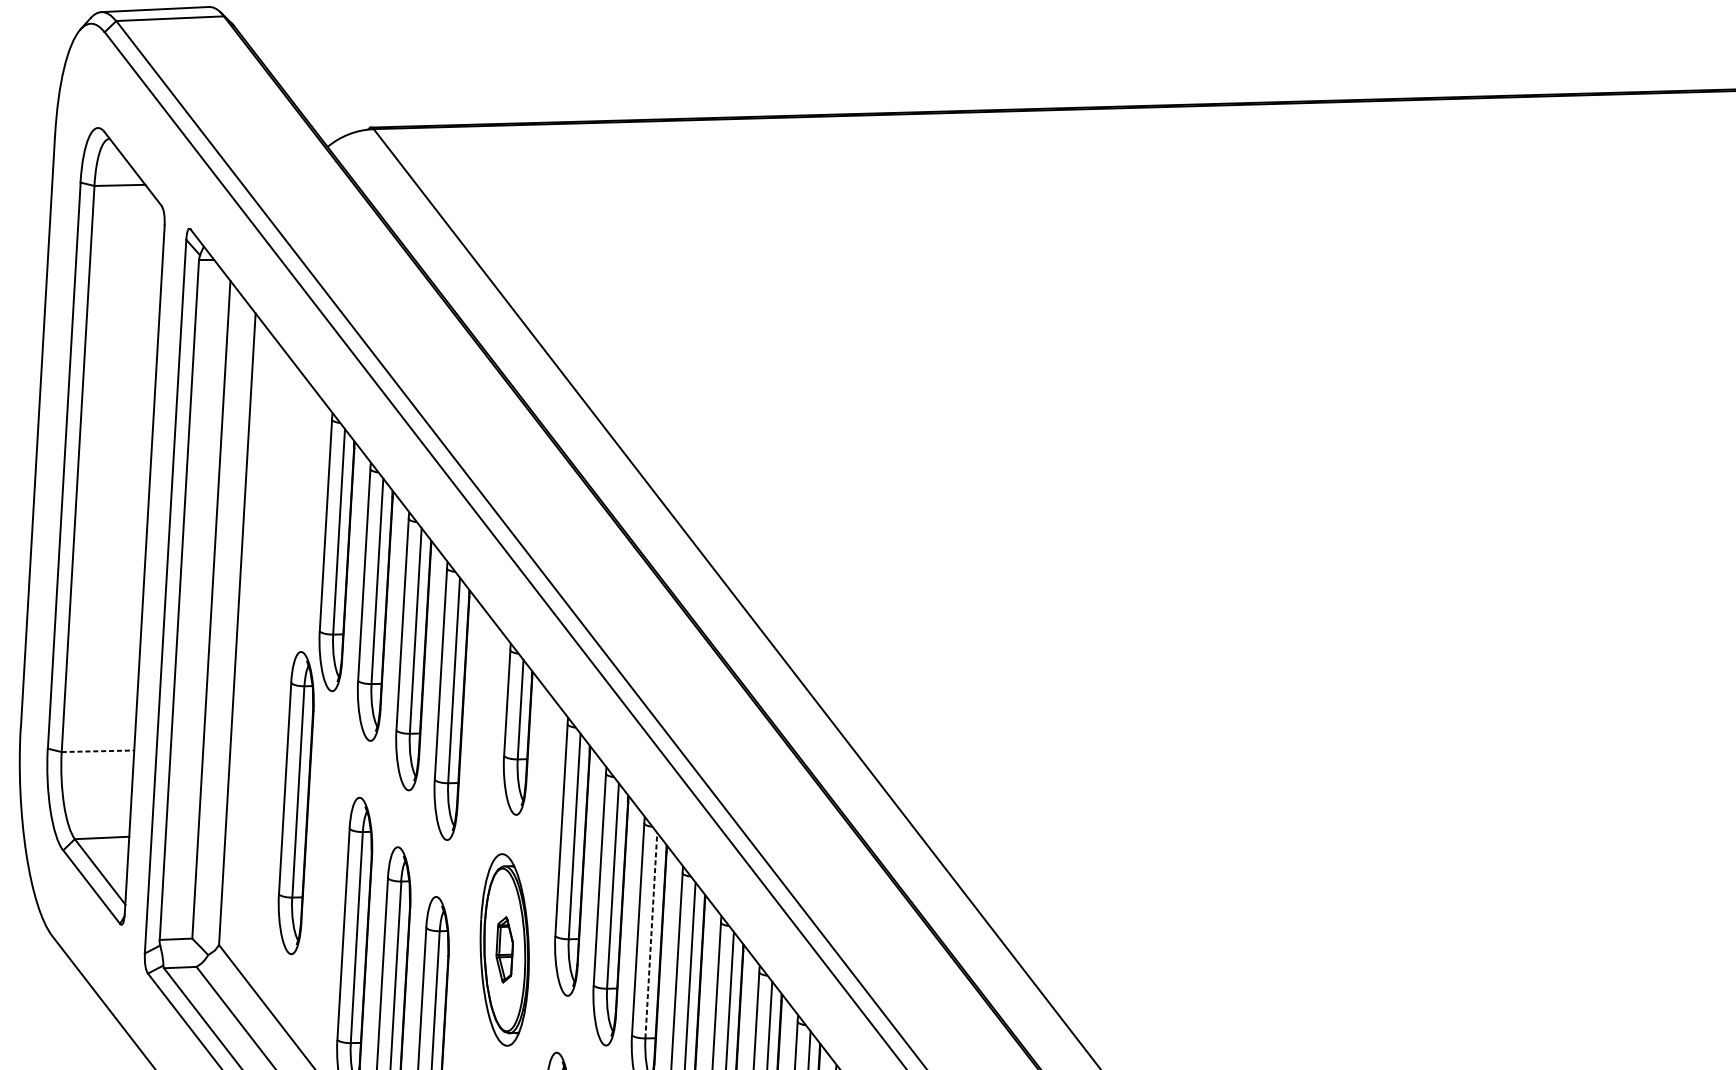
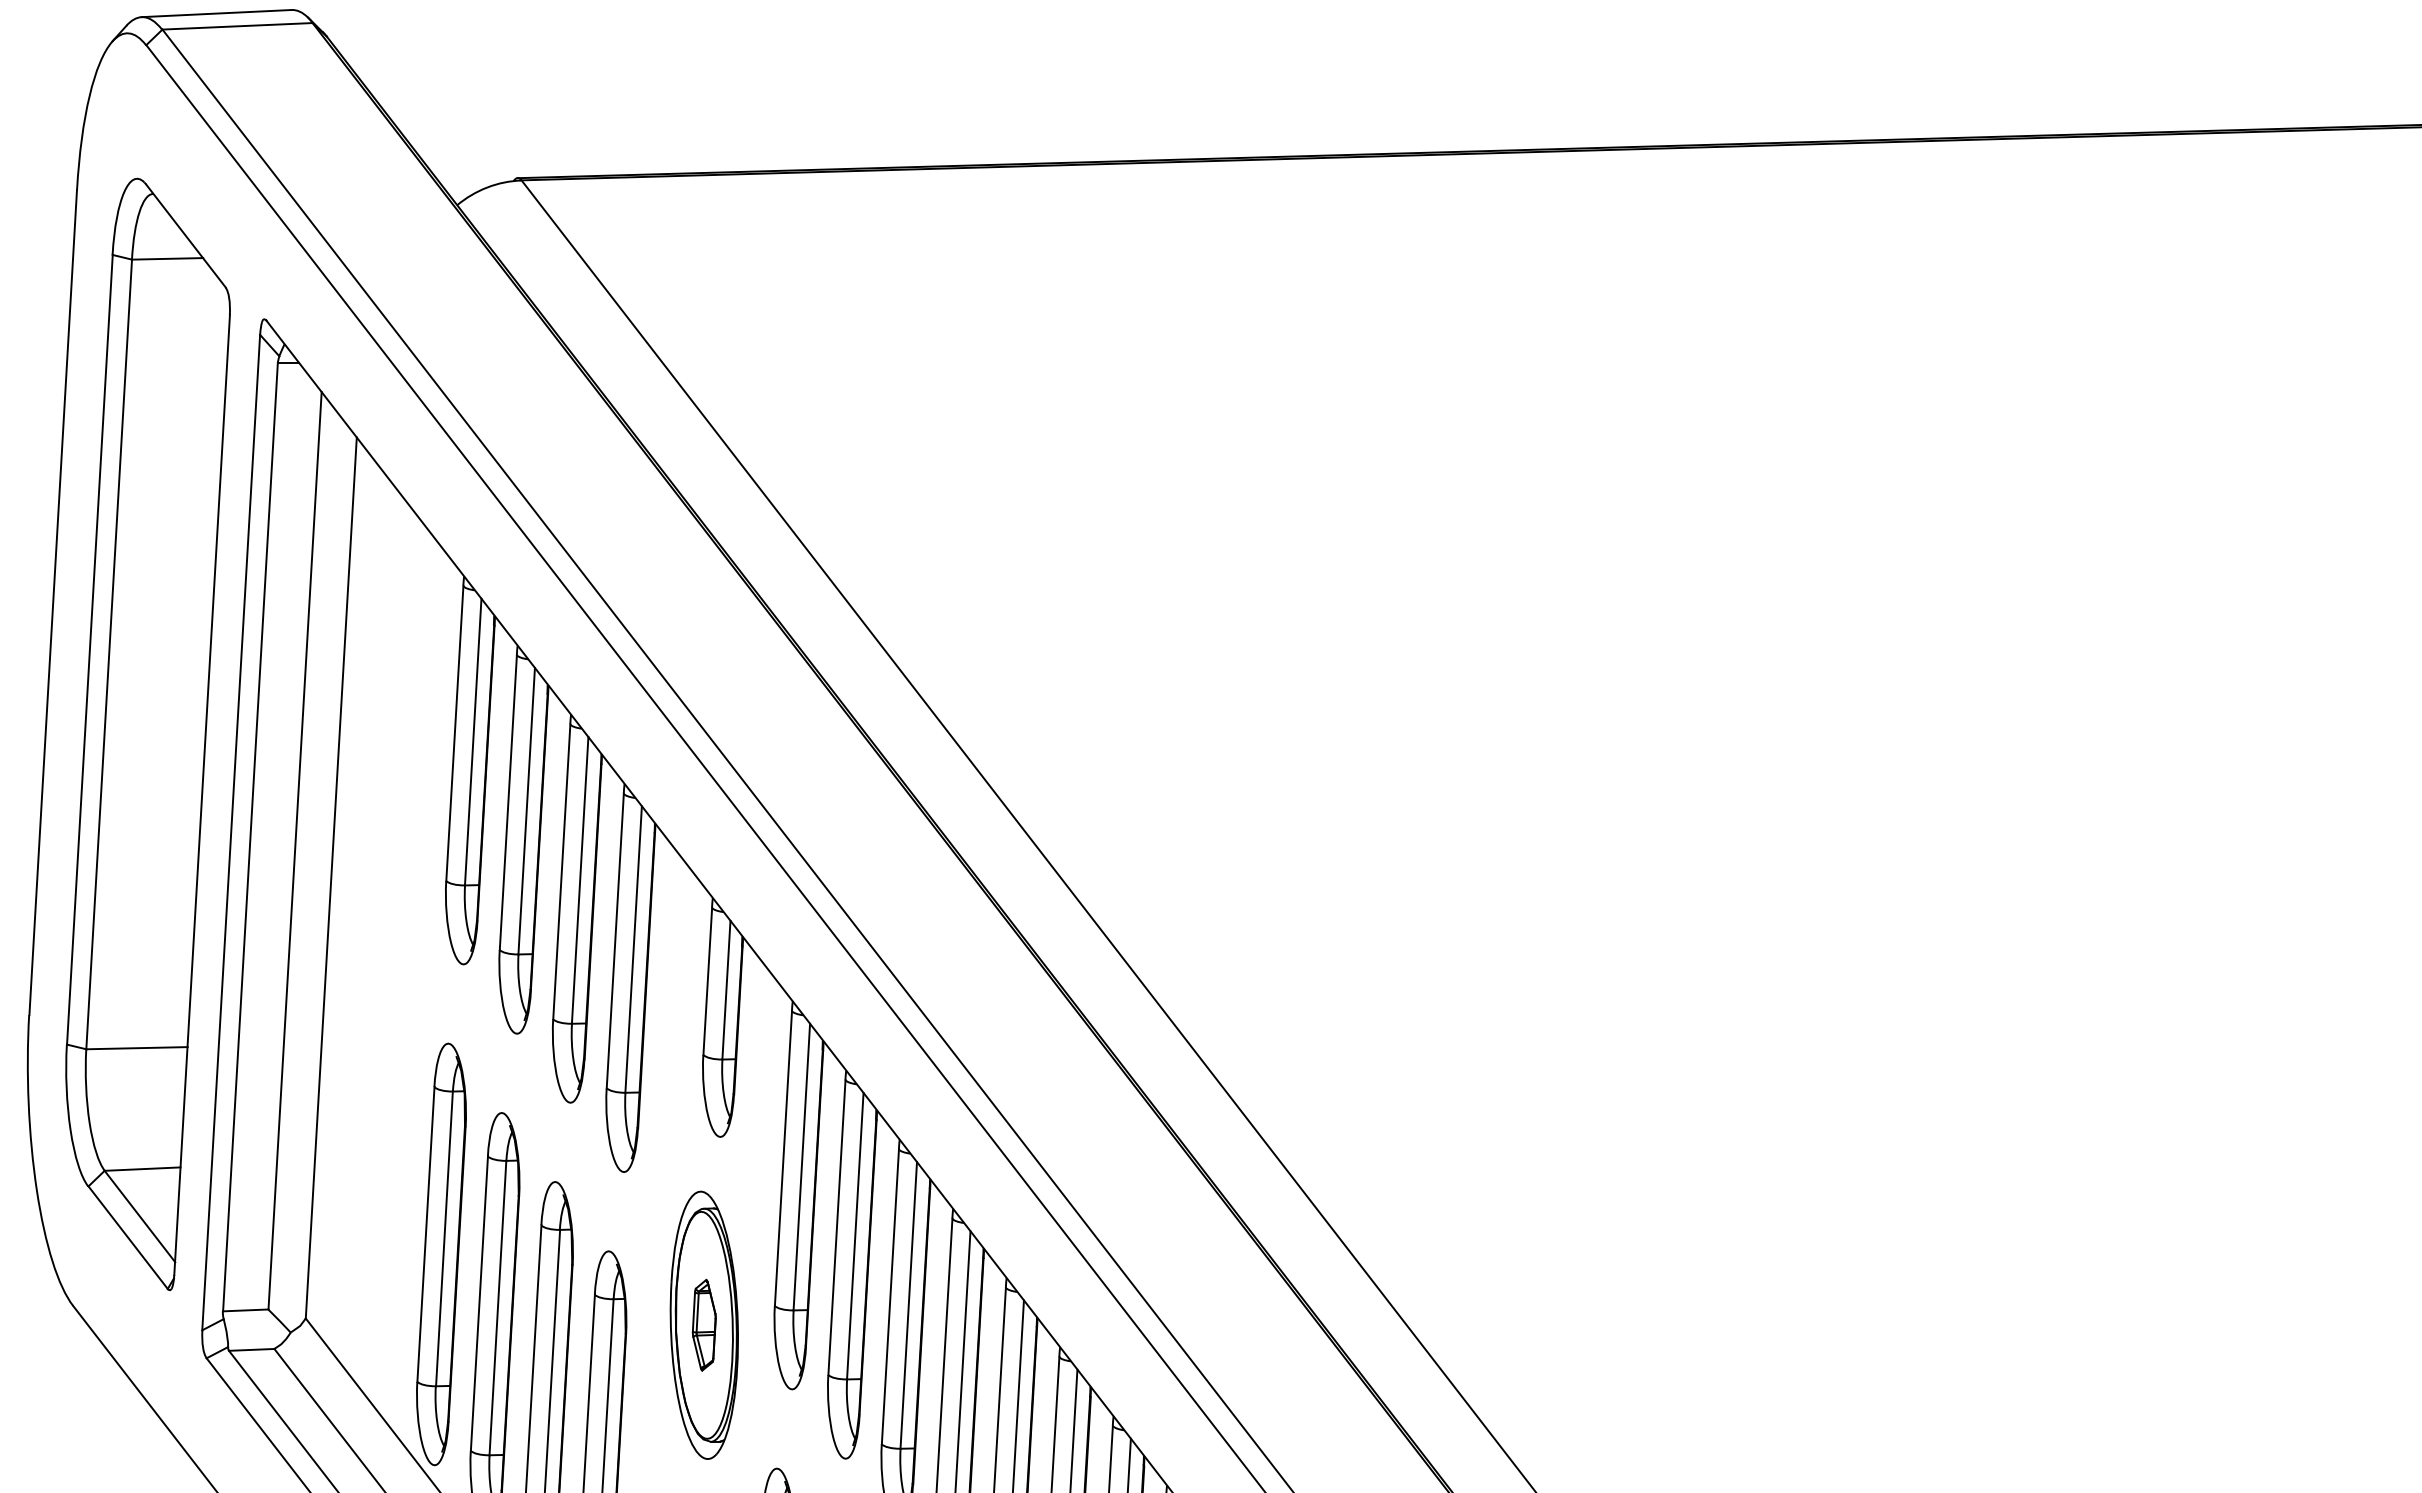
line: (98, 751) -> (137, 1048), dashed -> solid
part: (296, 803) -> (441, 1254), moved
line: (651, 935) -> (908, 1305), dashed -> solid

